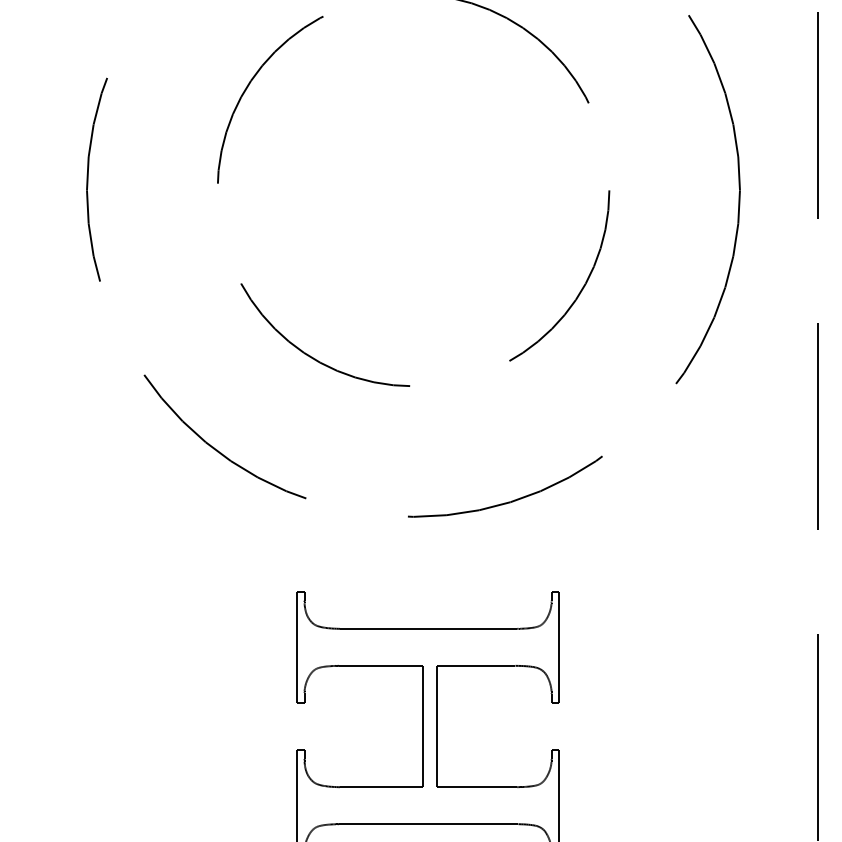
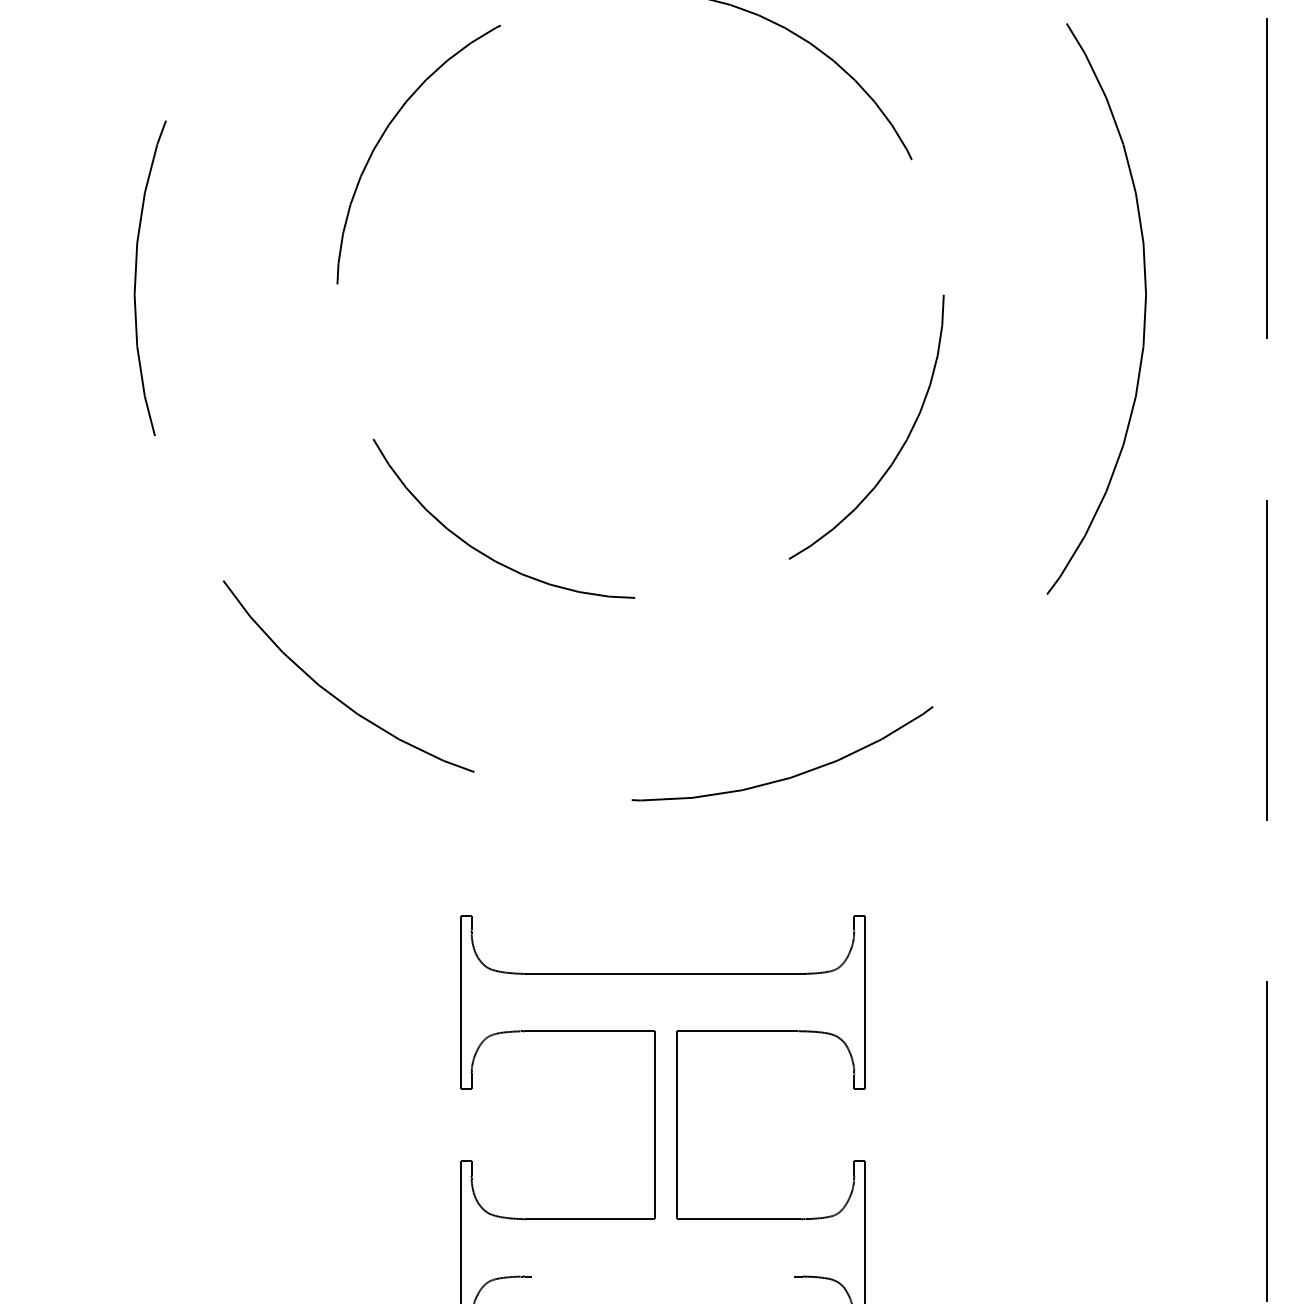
line: (427, 824) -> (662, 1277), removed

